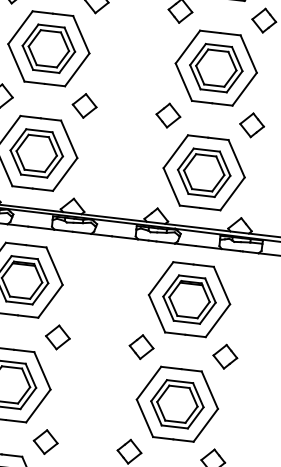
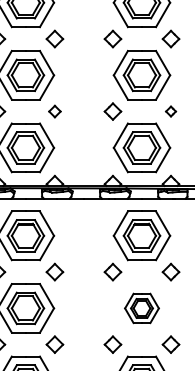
part: (84, 105) -> (54, 111), size x0.7
part: (251, 125) -> (170, 111), size x0.6
part: (176, 404) -> (141, 308), size x0.6

